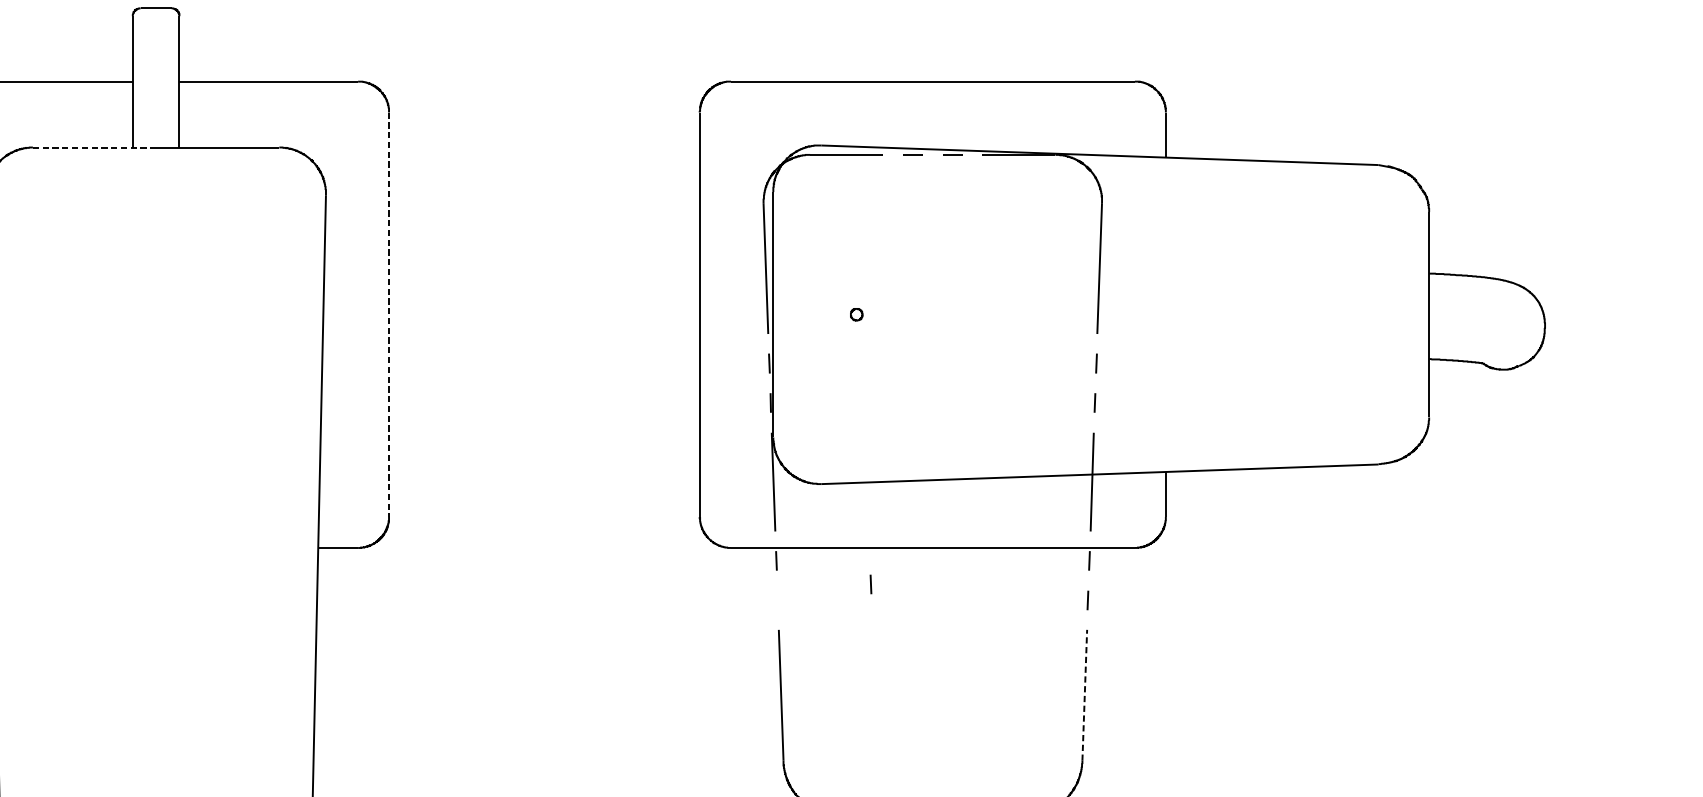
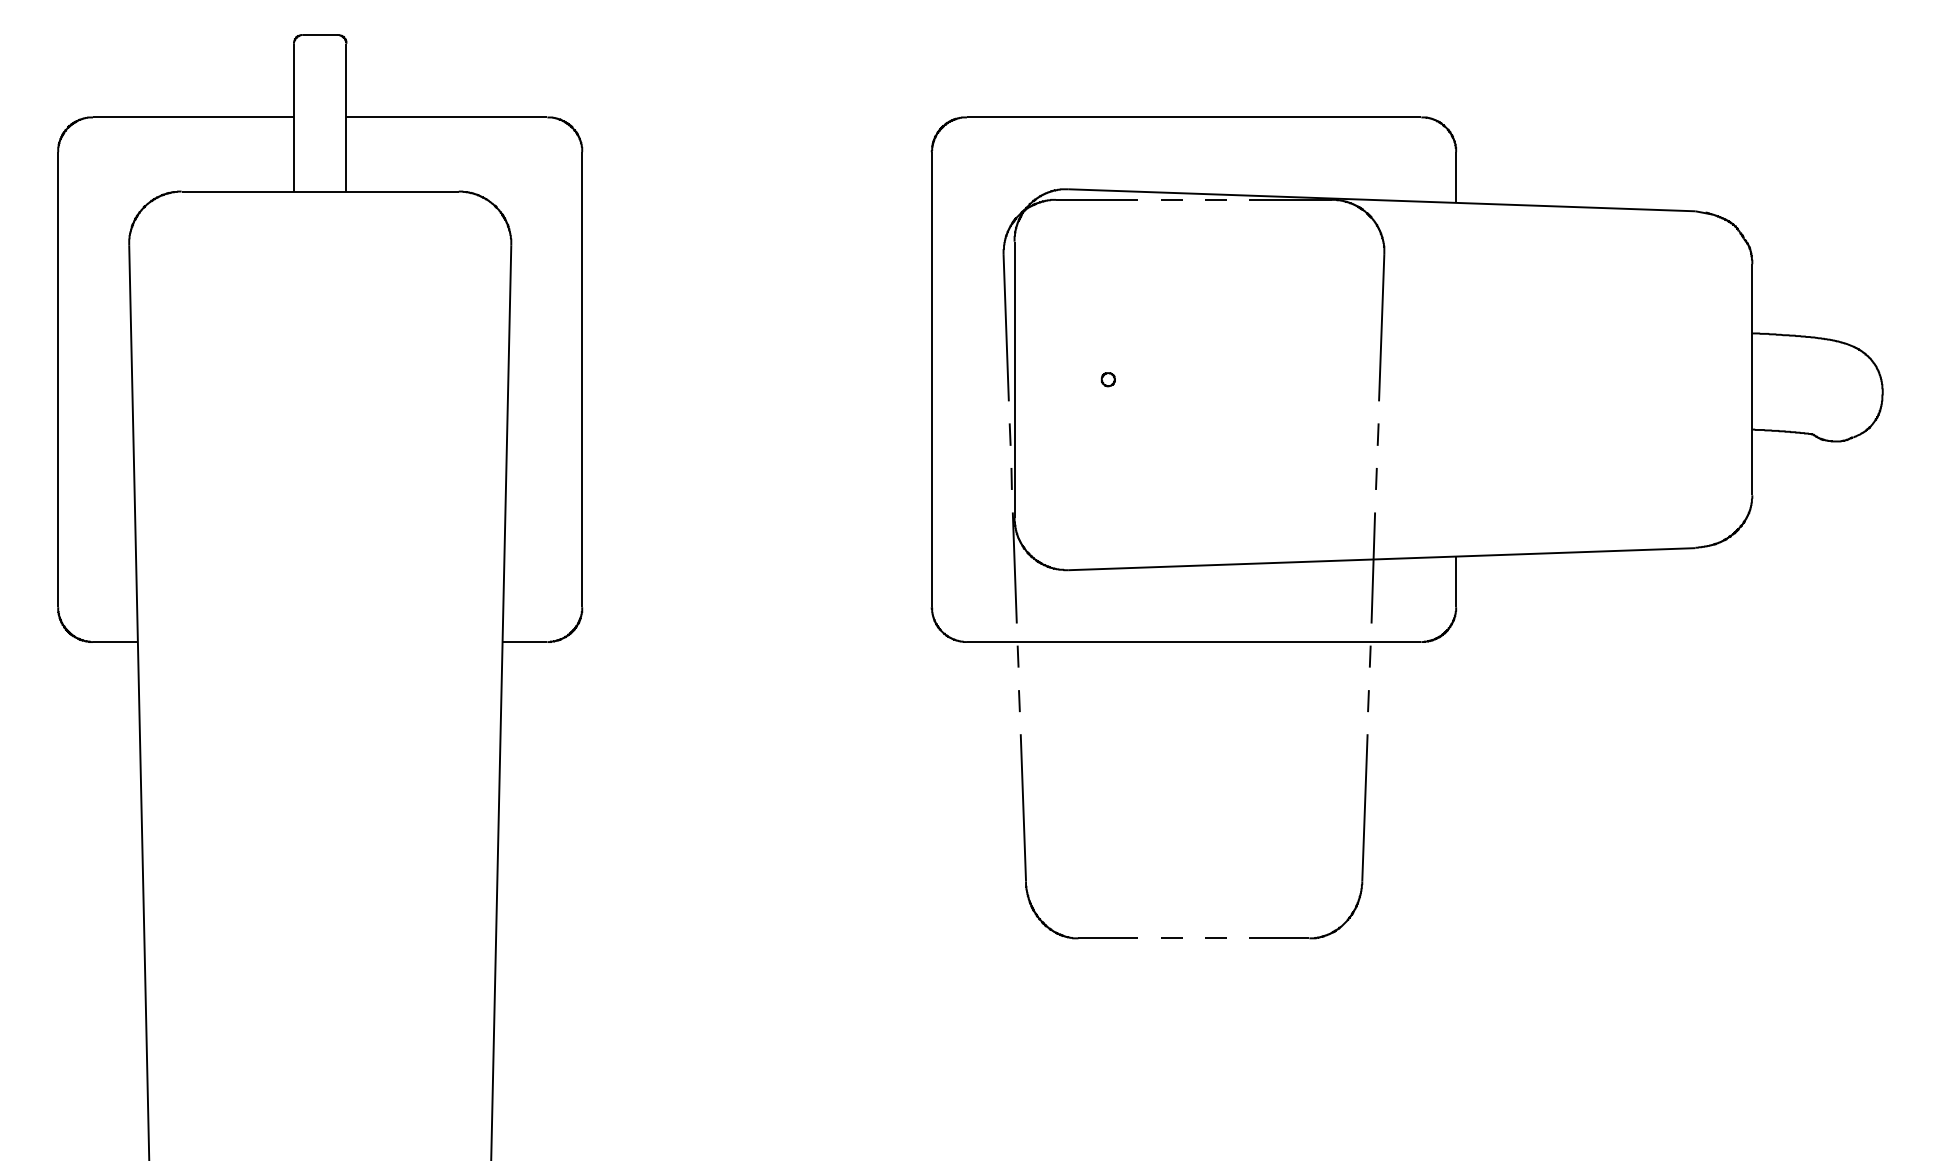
line: (95, 147) -> (251, 191), dashed -> solid
line: (389, 314) -> (582, 379), dashed -> solid
line: (871, 584) -> (1019, 701), moved
line: (1084, 695) -> (1364, 807), dashed -> solid

